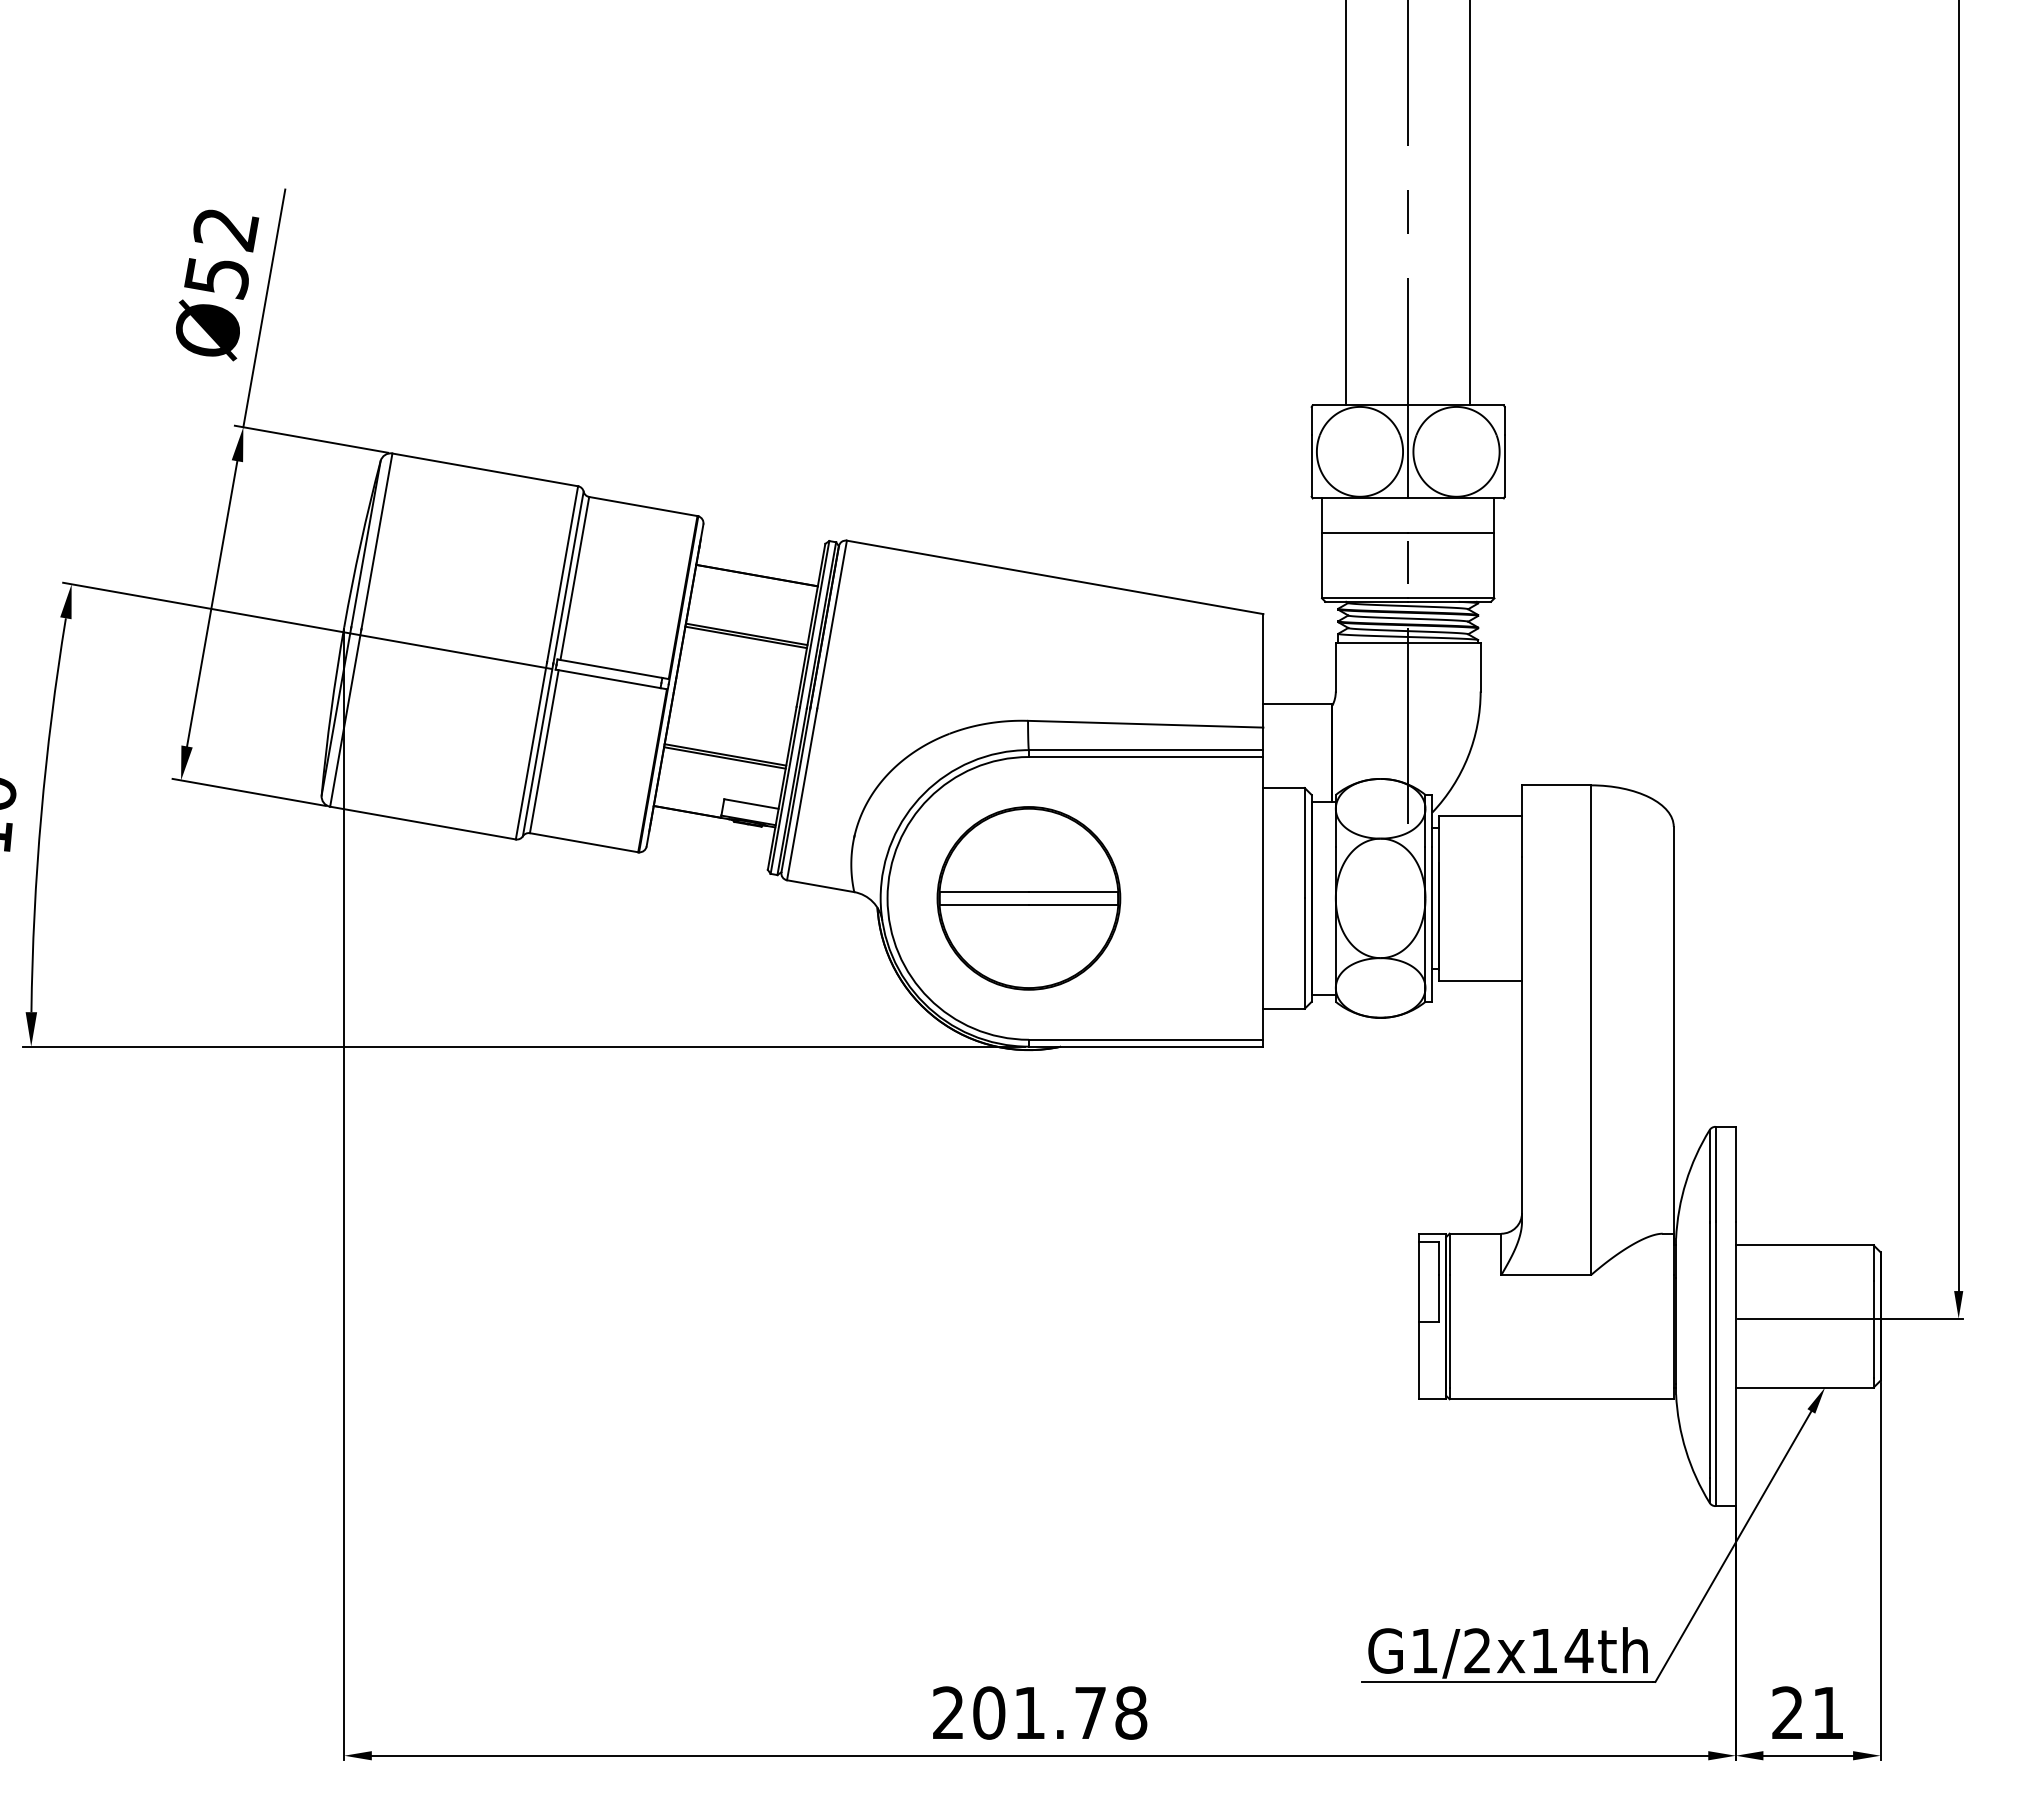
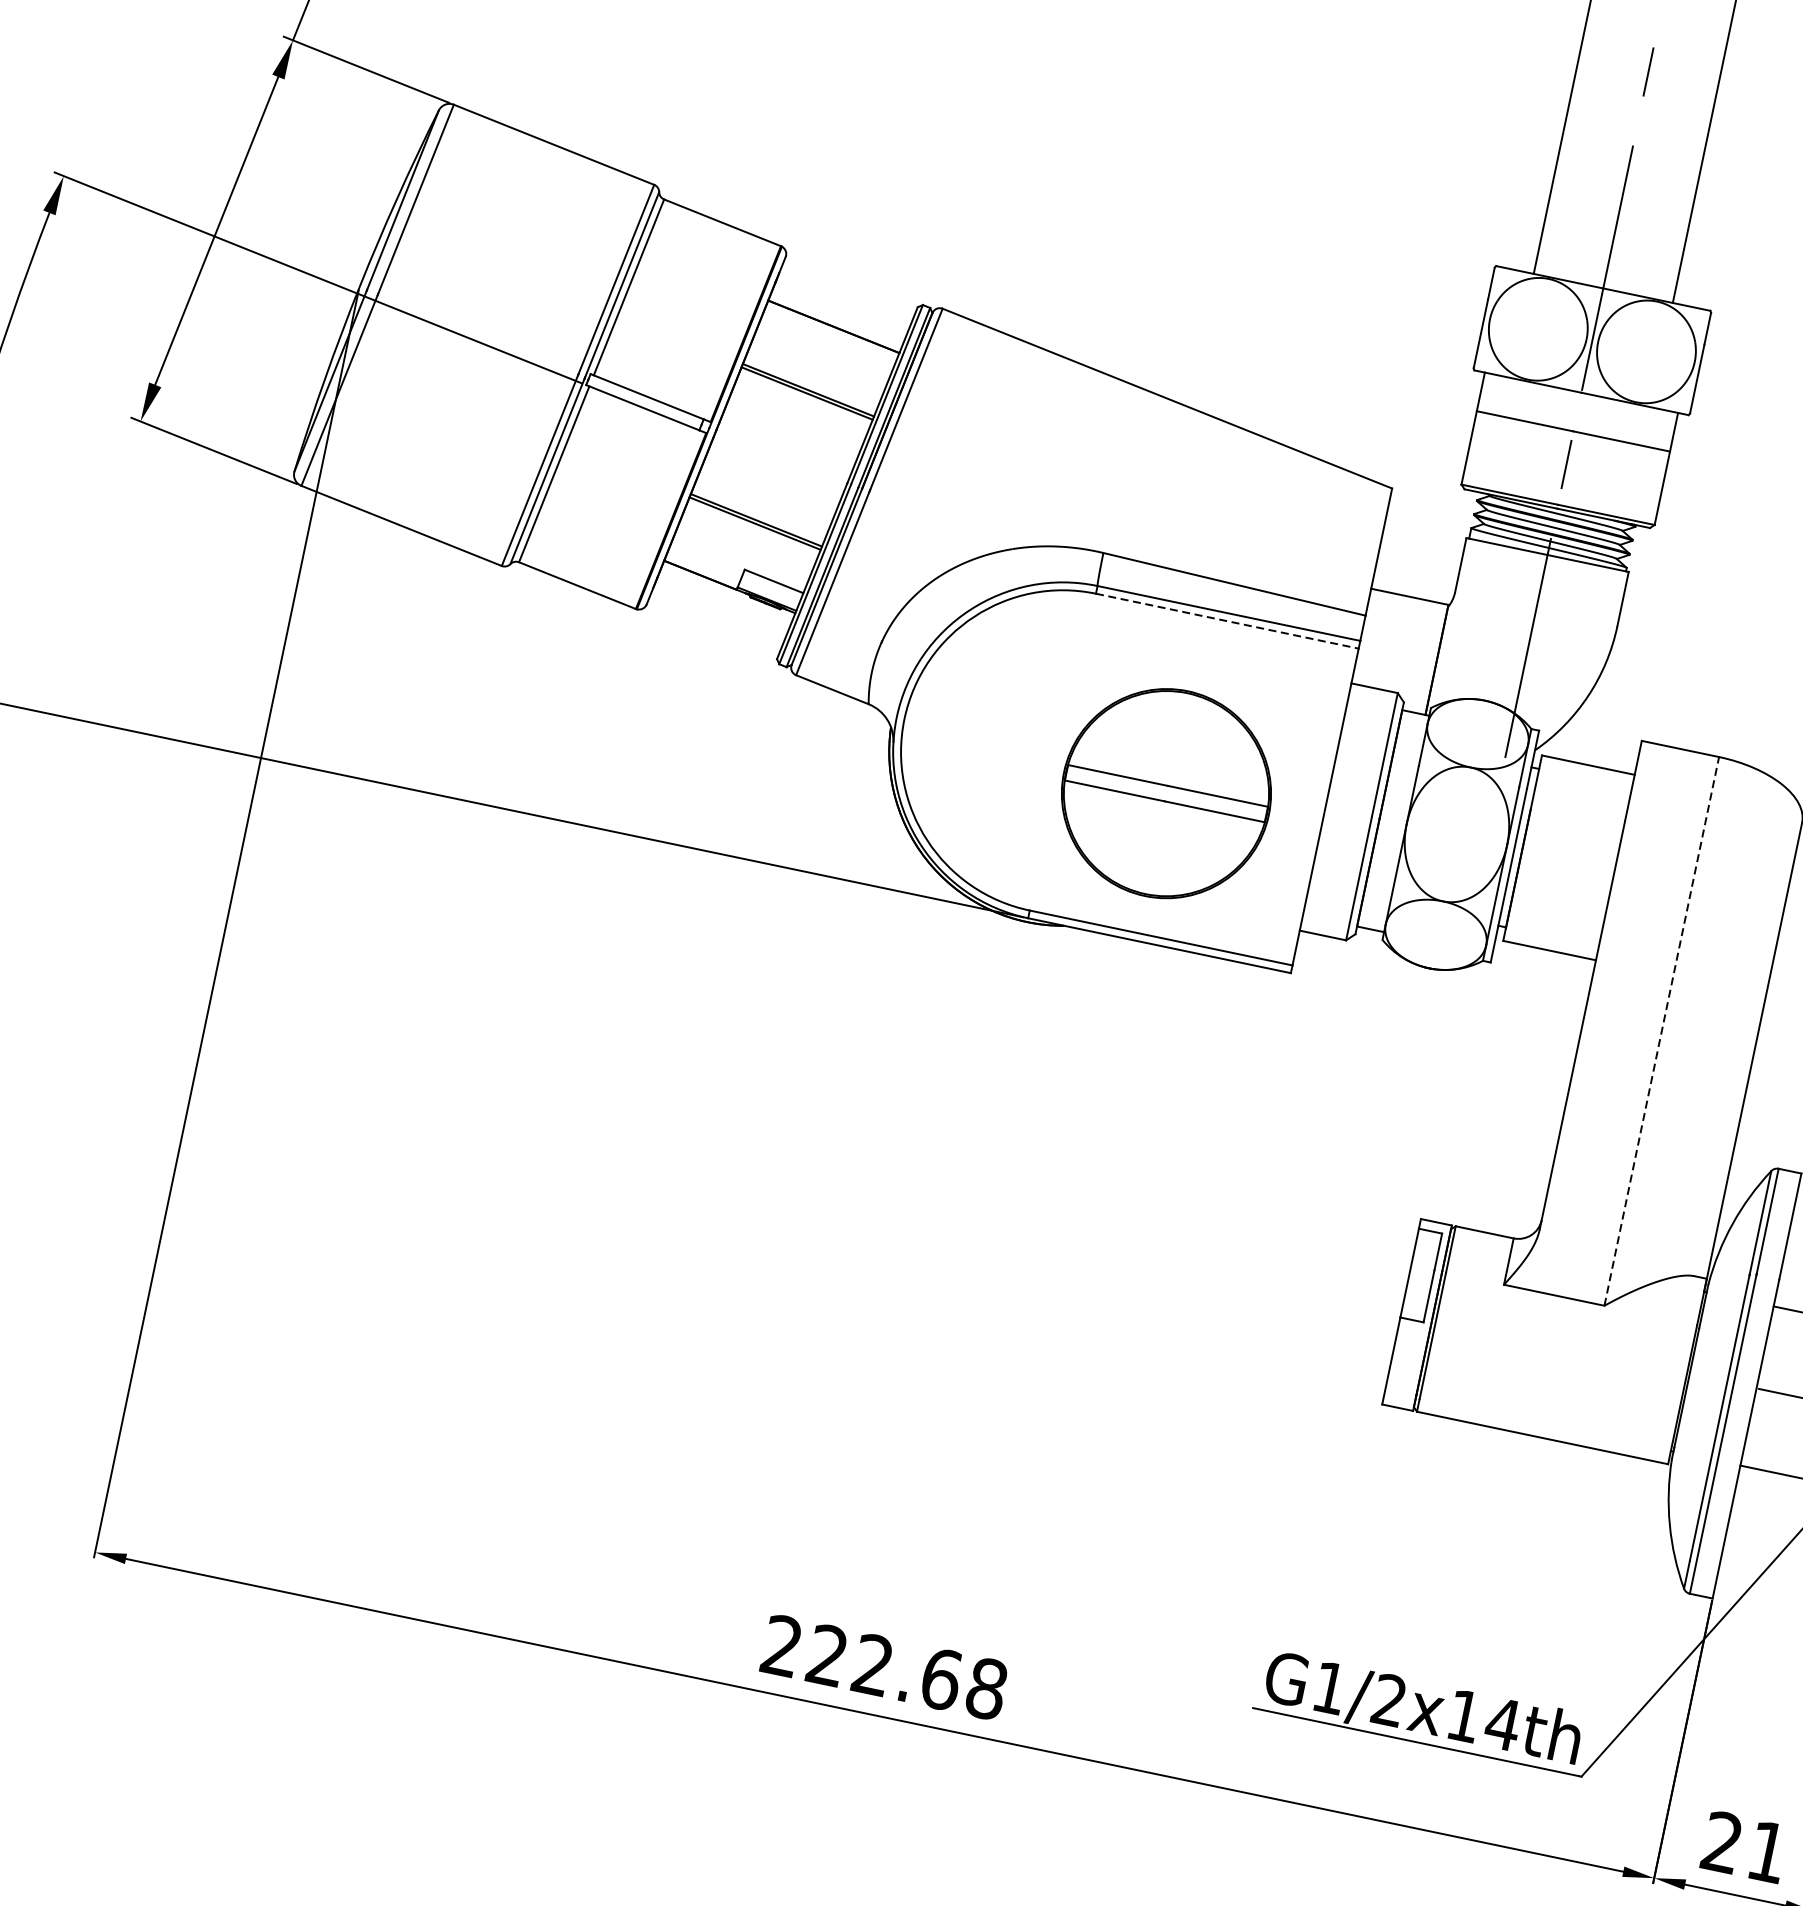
line: (1146, 757) -> (1227, 621), solid -> dashed
part: (1028, 898) -> (1165, 793), moved
line: (1591, 1030) -> (1662, 1031), solid -> dashed
text: (1039, 1712) -> (884, 1666), 201.78 -> 222.68

